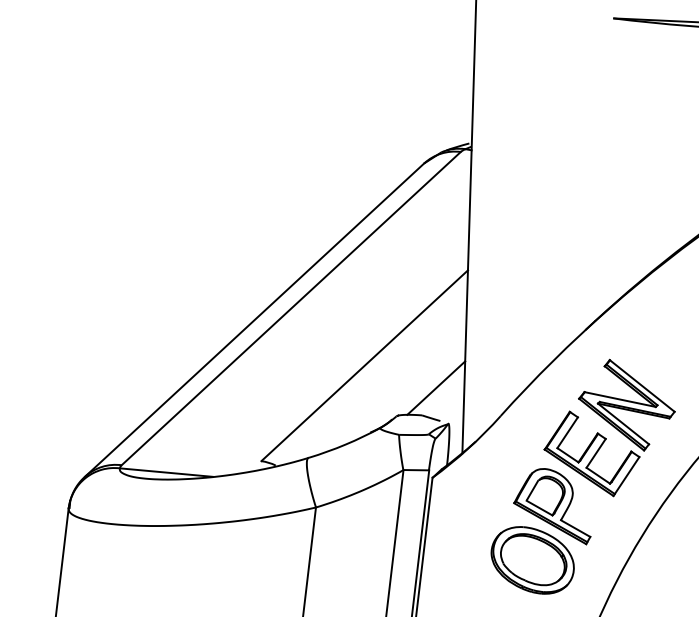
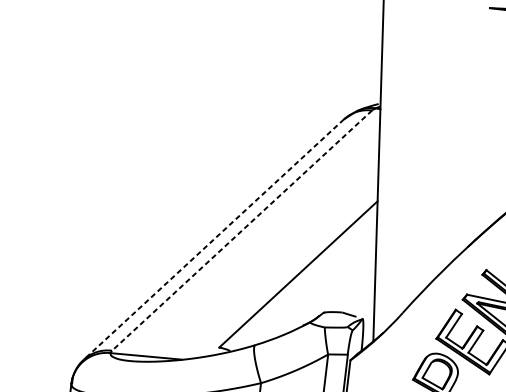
line: (291, 308) -> (242, 230), solid -> dashed
line: (254, 320) -> (213, 239), solid -> dashed
line: (436, 387) -> (353, 291), removed

